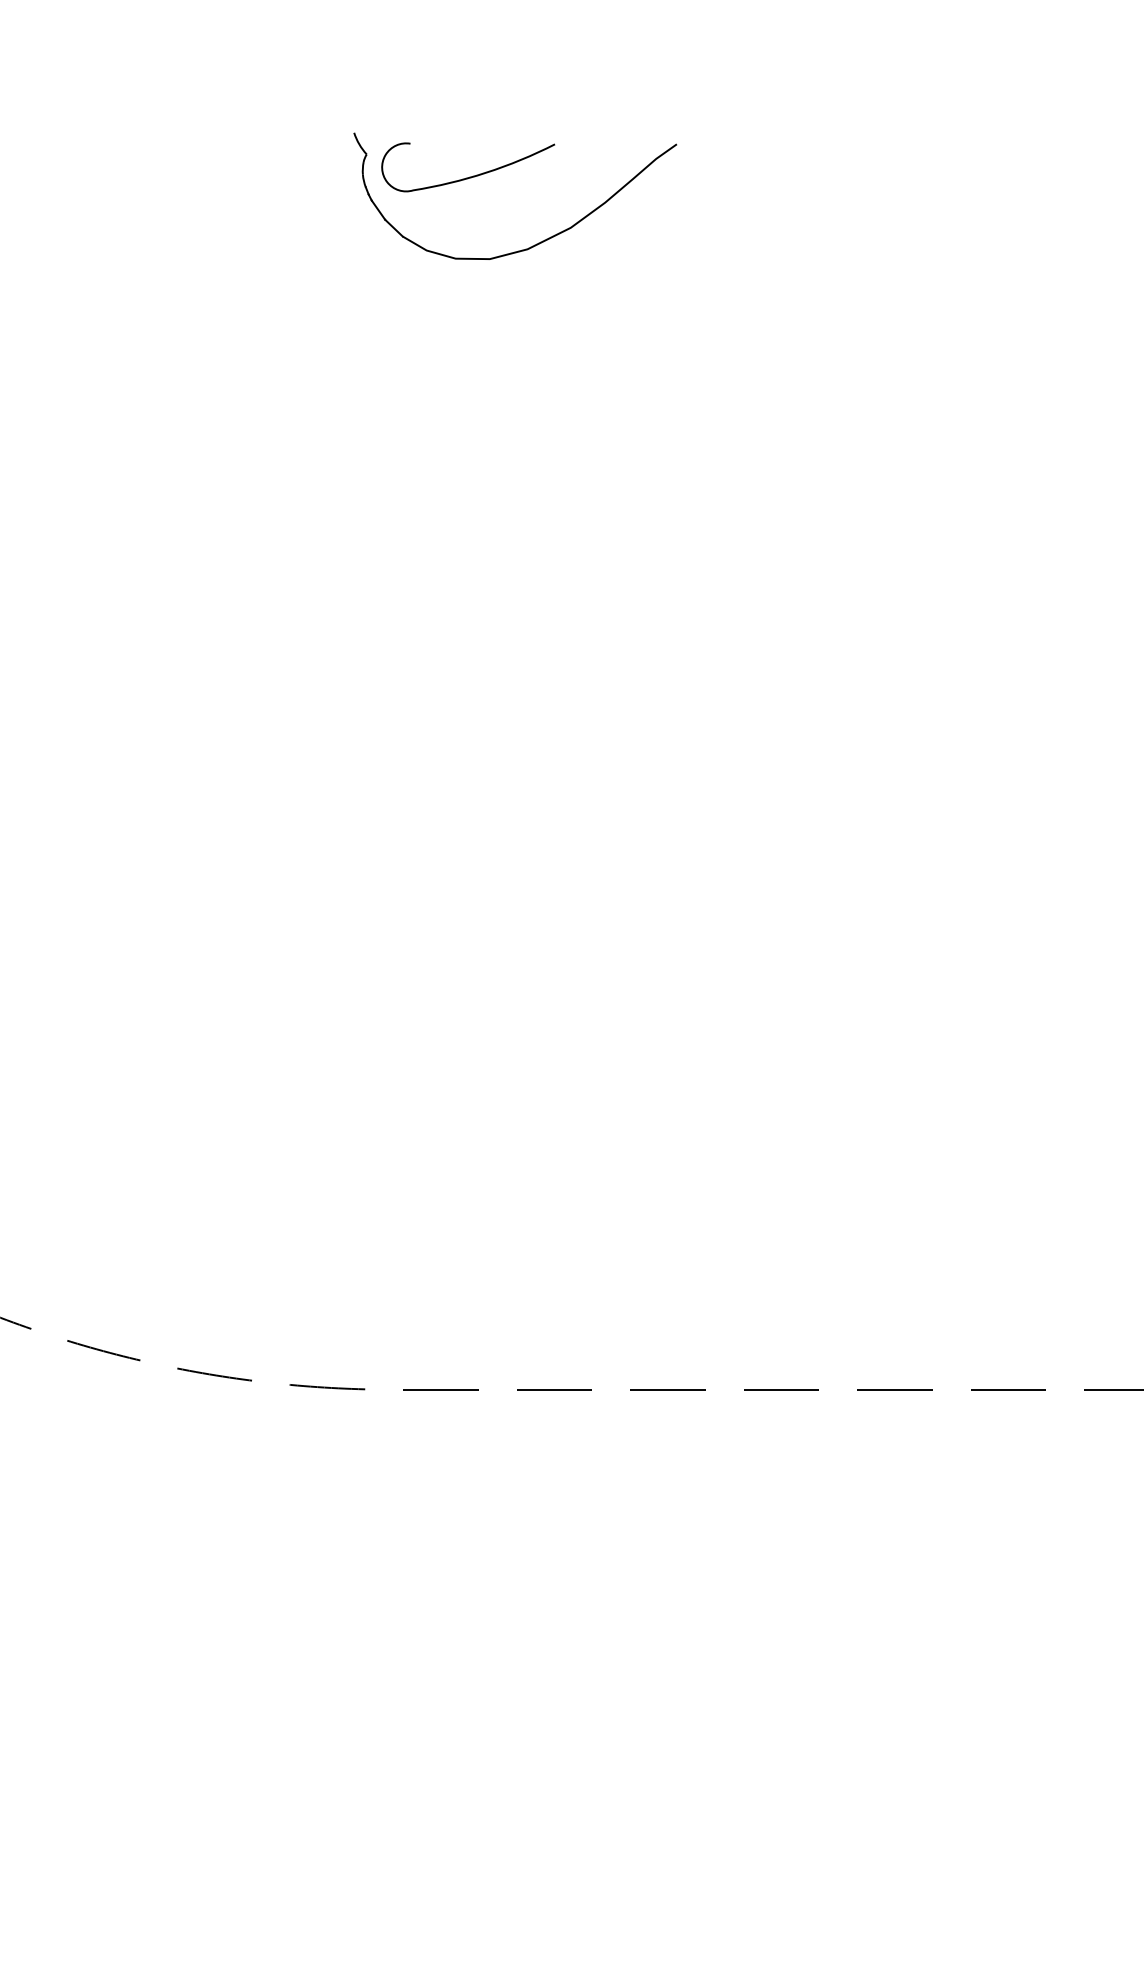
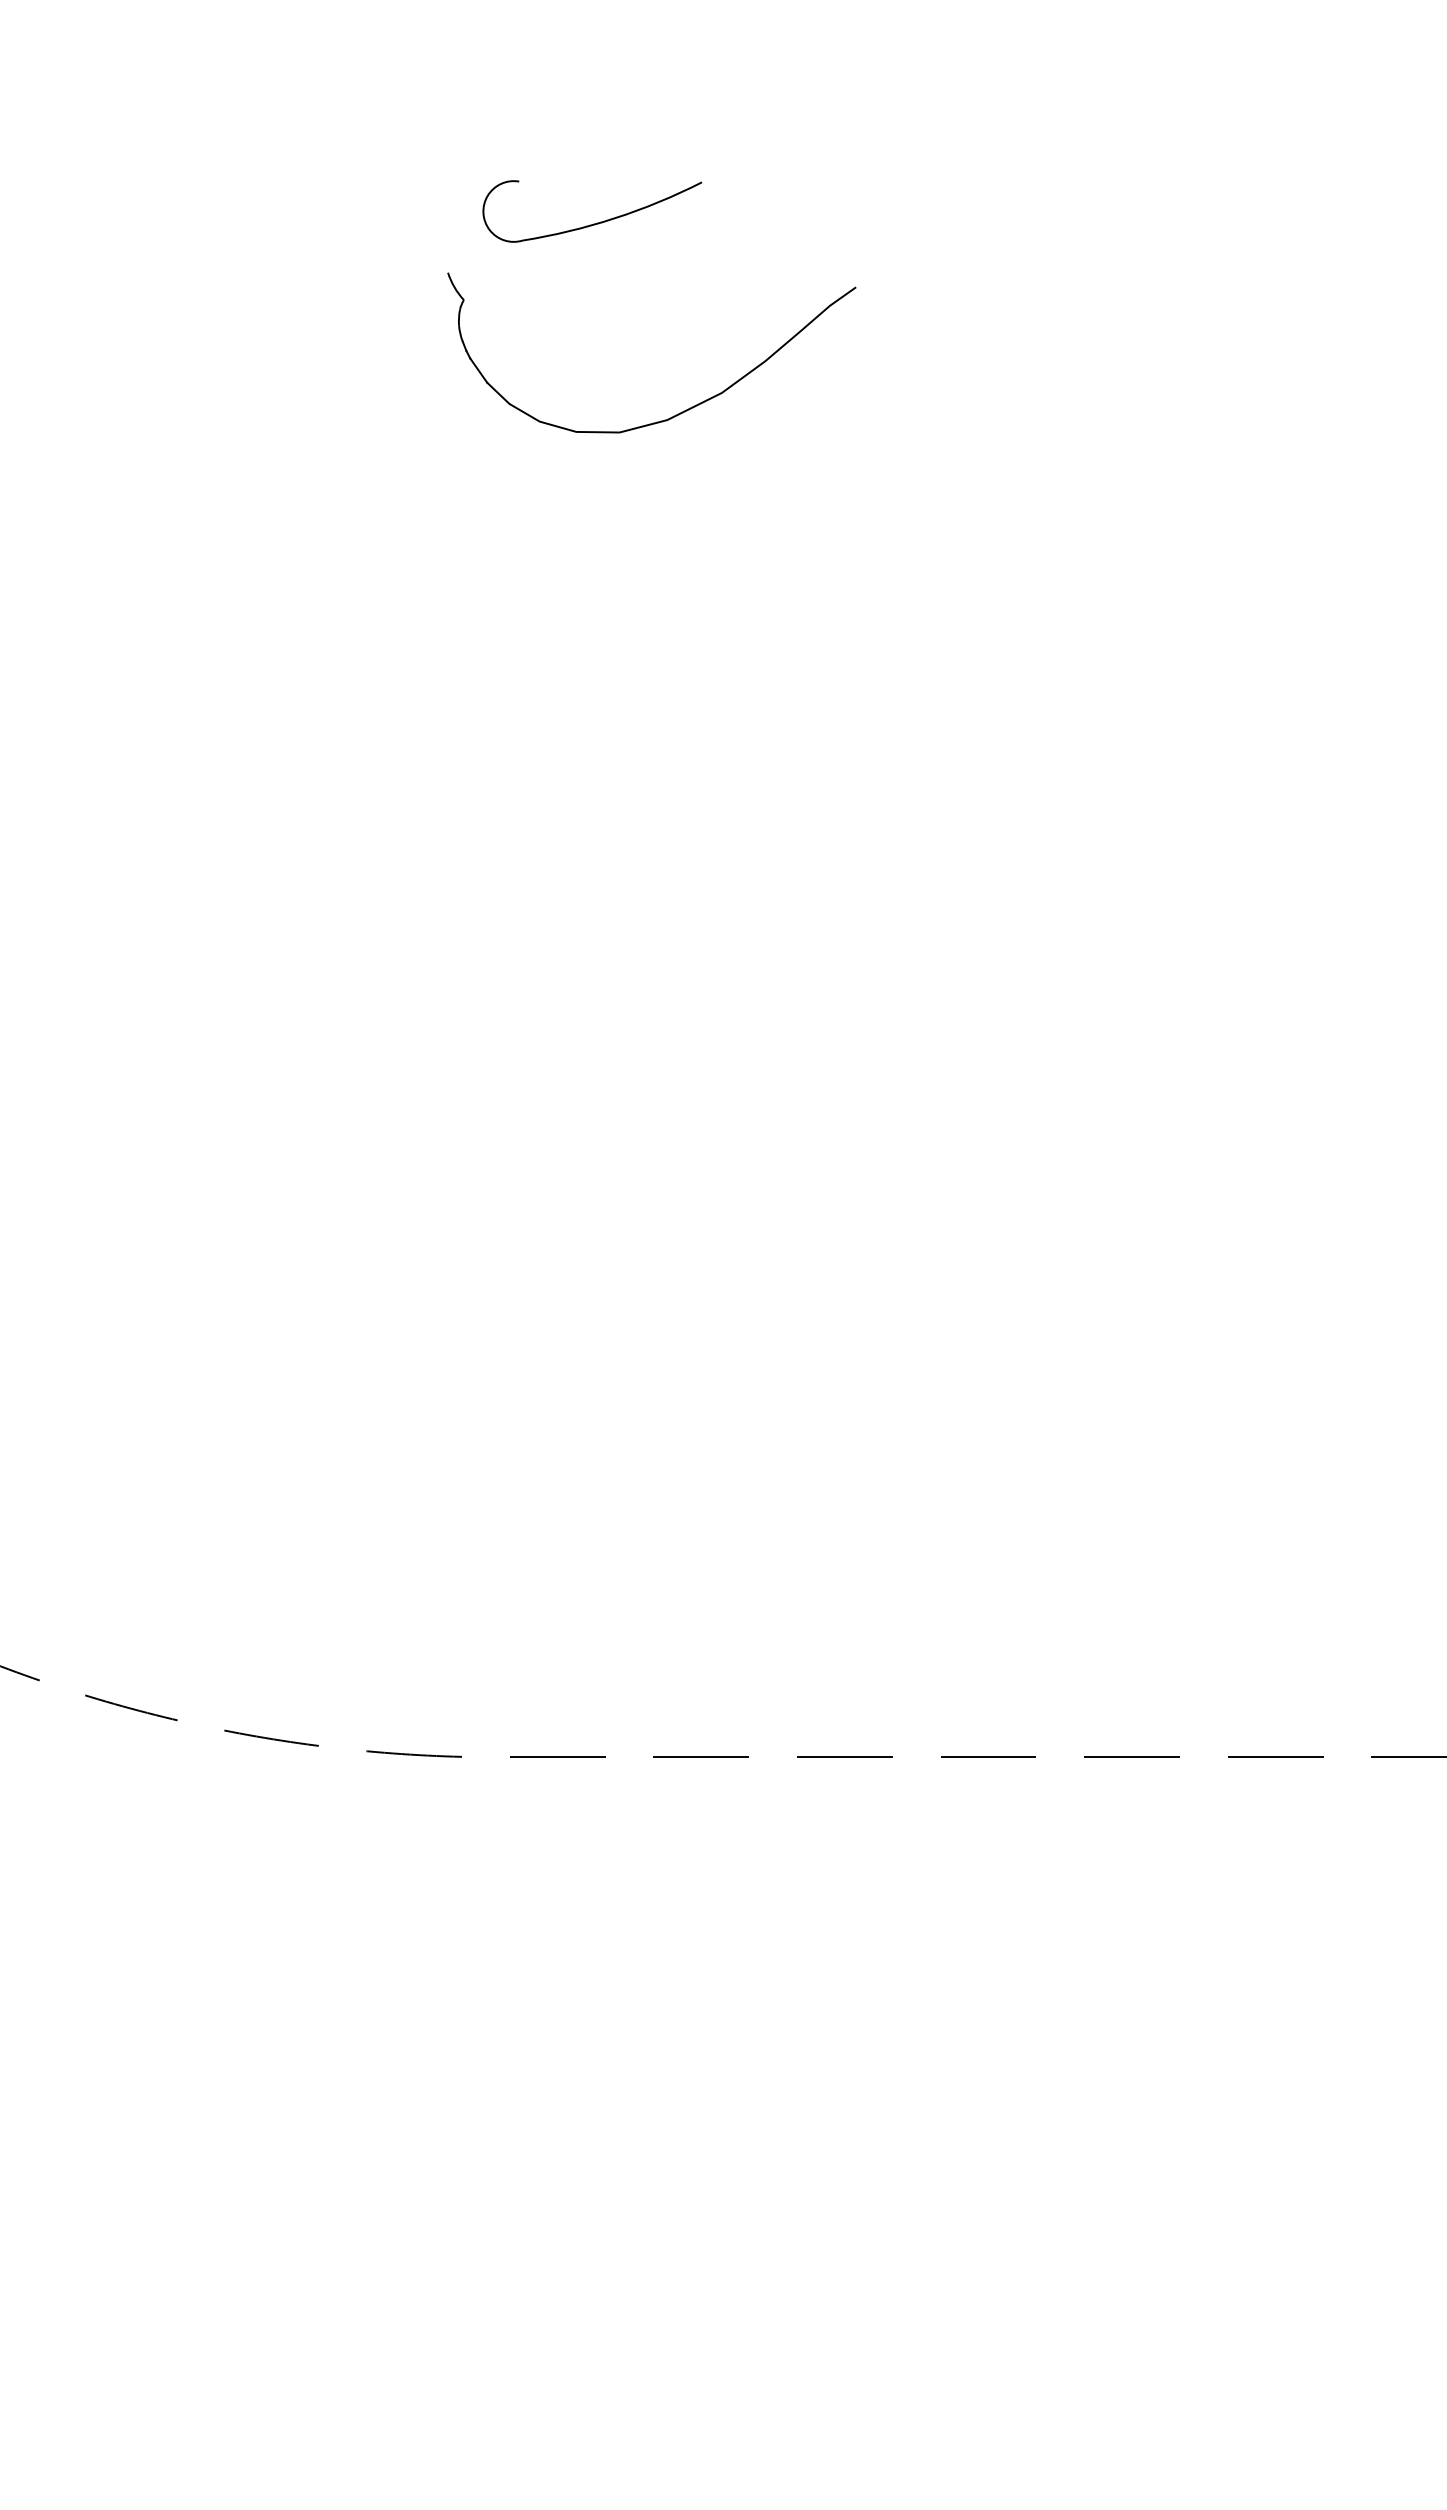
part: (537, 243) -> (680, 412), moved

